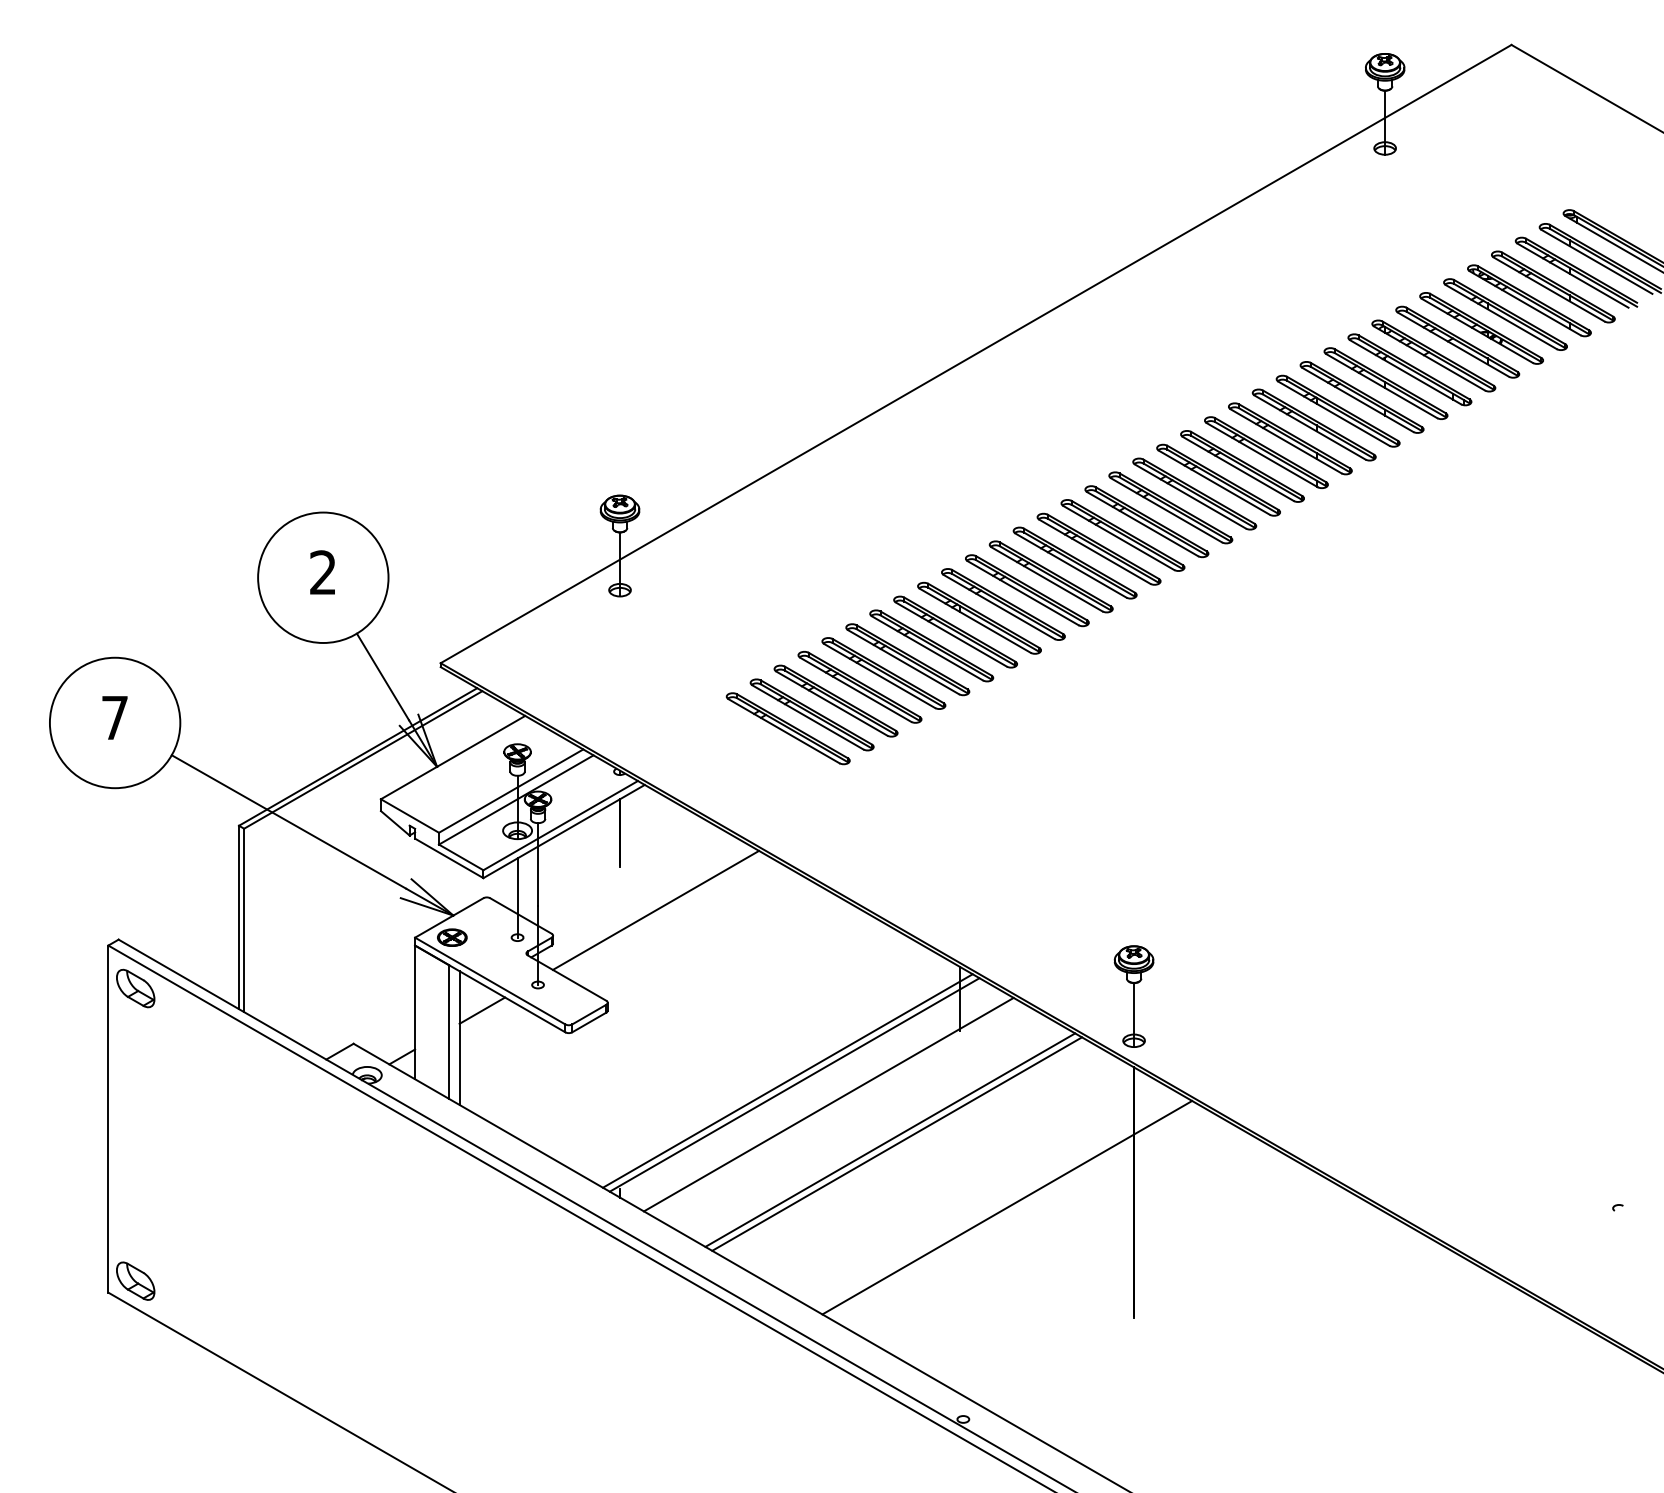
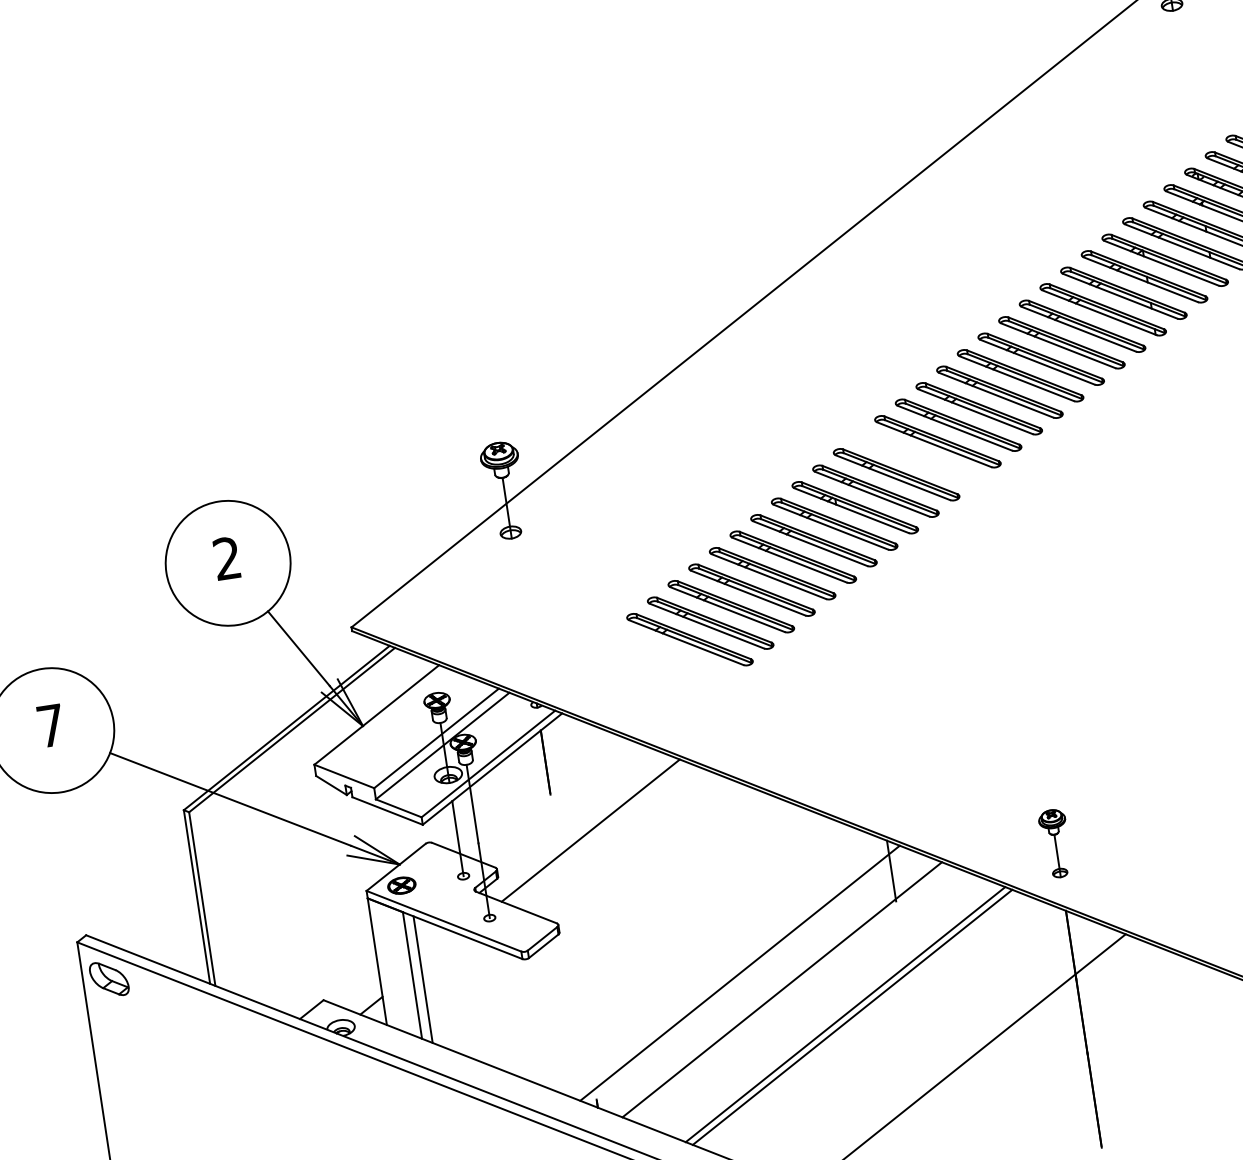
part: (1050, 576) -> (916, 457), removed
part: (1133, 996) -> (1055, 843), size x0.7
line: (482, 1010) -> (440, 950), removed
line: (794, 1084) -> (746, 975), removed

